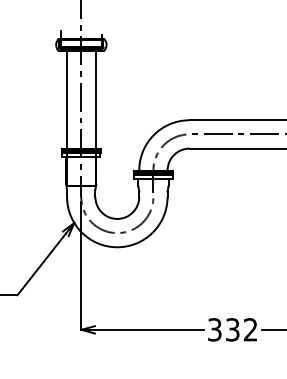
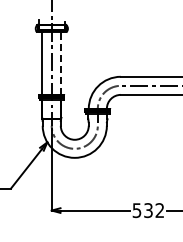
line: (94, 99) -> (60, 63), solid -> dashed
text: (215, 329) -> (137, 210), 332 -> 532

